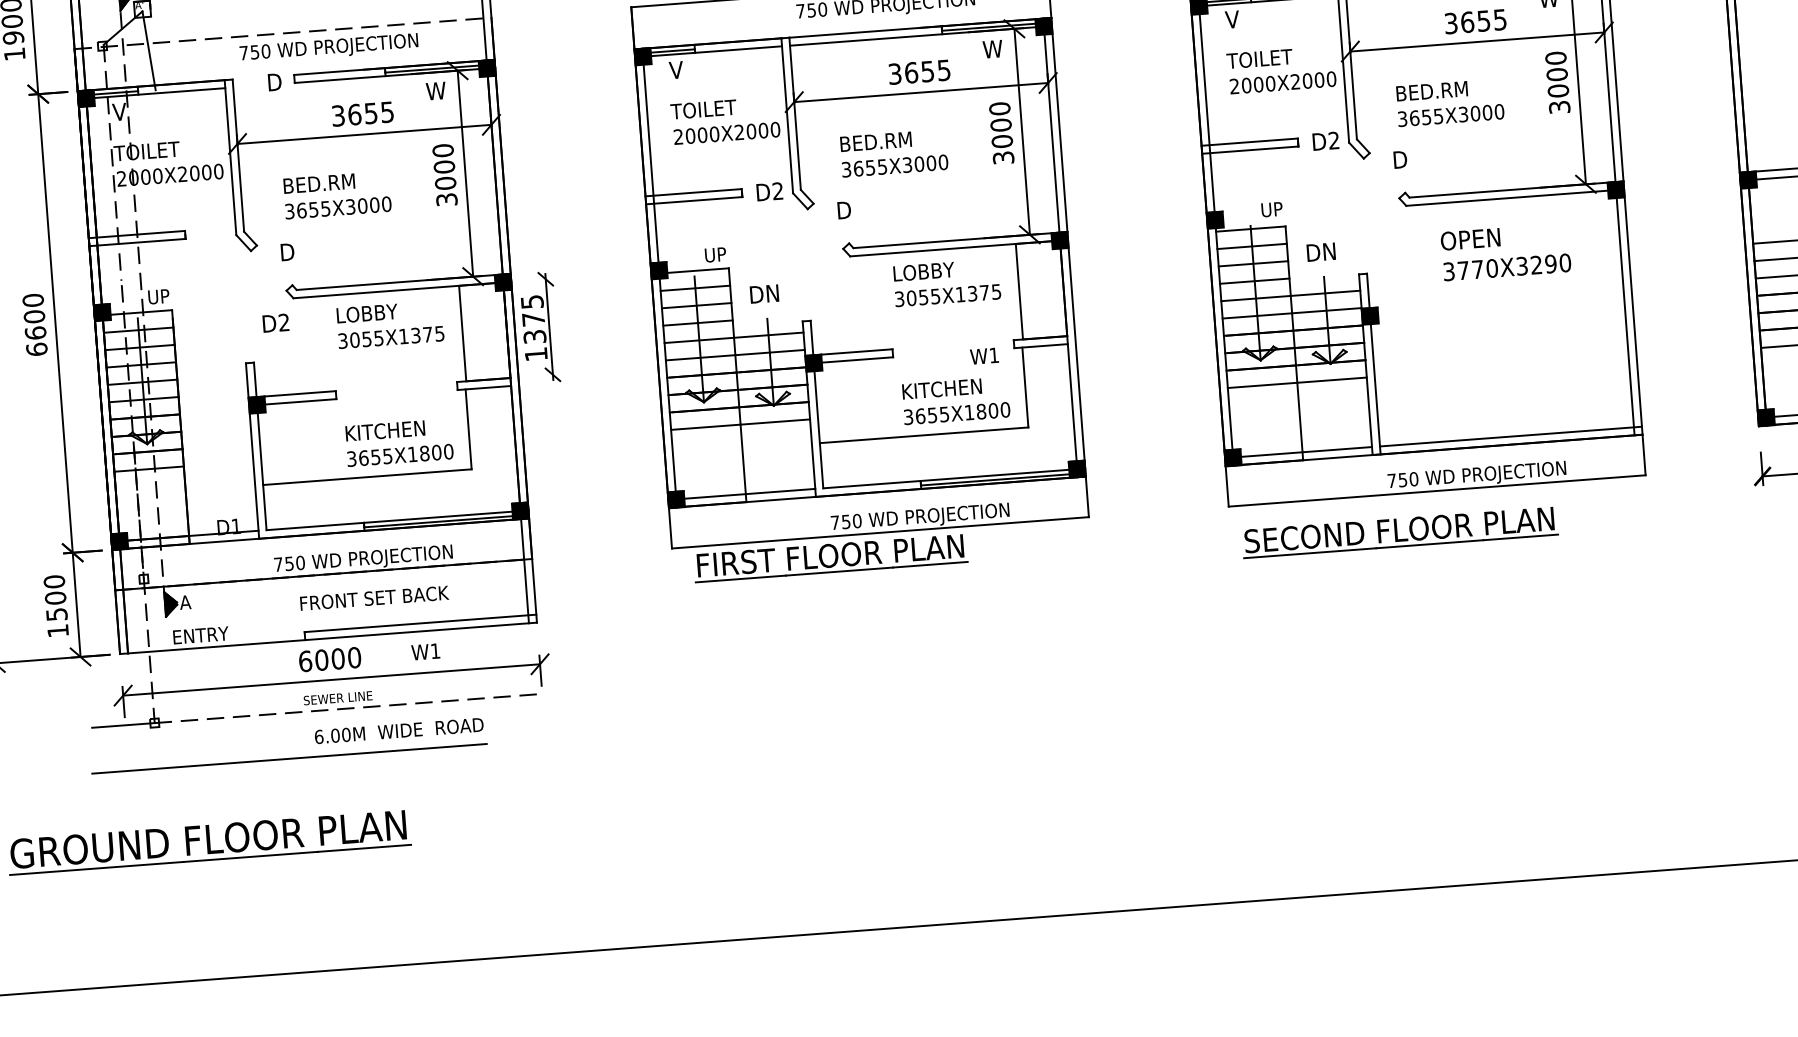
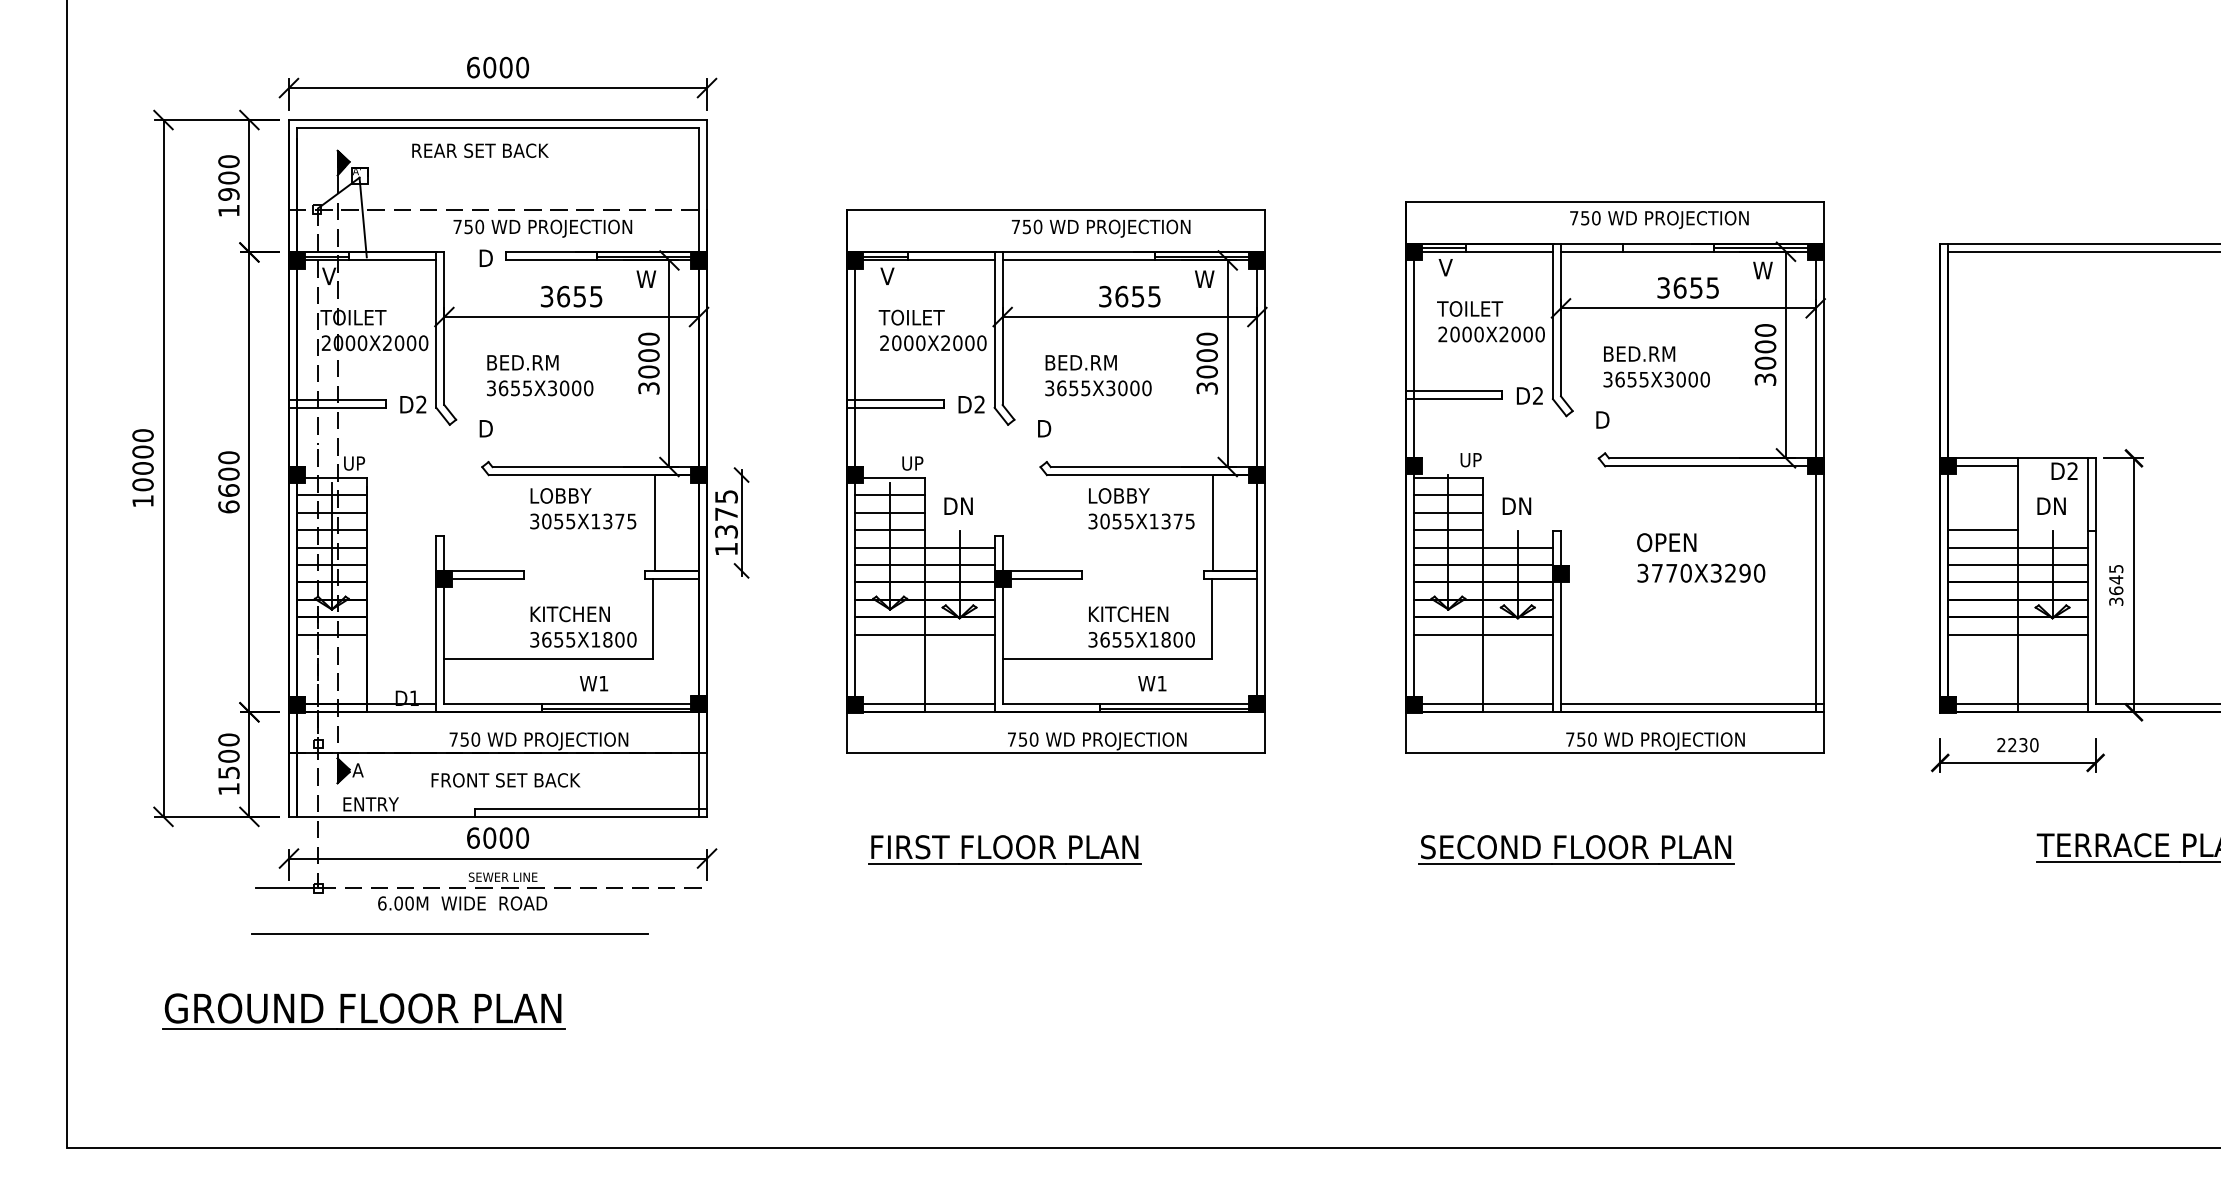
text: (1506, 251) -> (1701, 557), moved
text: (276, 323) -> (413, 404), moved
text: (984, 356) -> (1152, 683), moved
part: (1400, 532) -> (1576, 849), moved
part: (830, 558) -> (1004, 849), moved
text: (374, 598) -> (505, 780), moved
text: (426, 651) -> (594, 683), moved
text: (399, 730) -> (462, 903), moved

